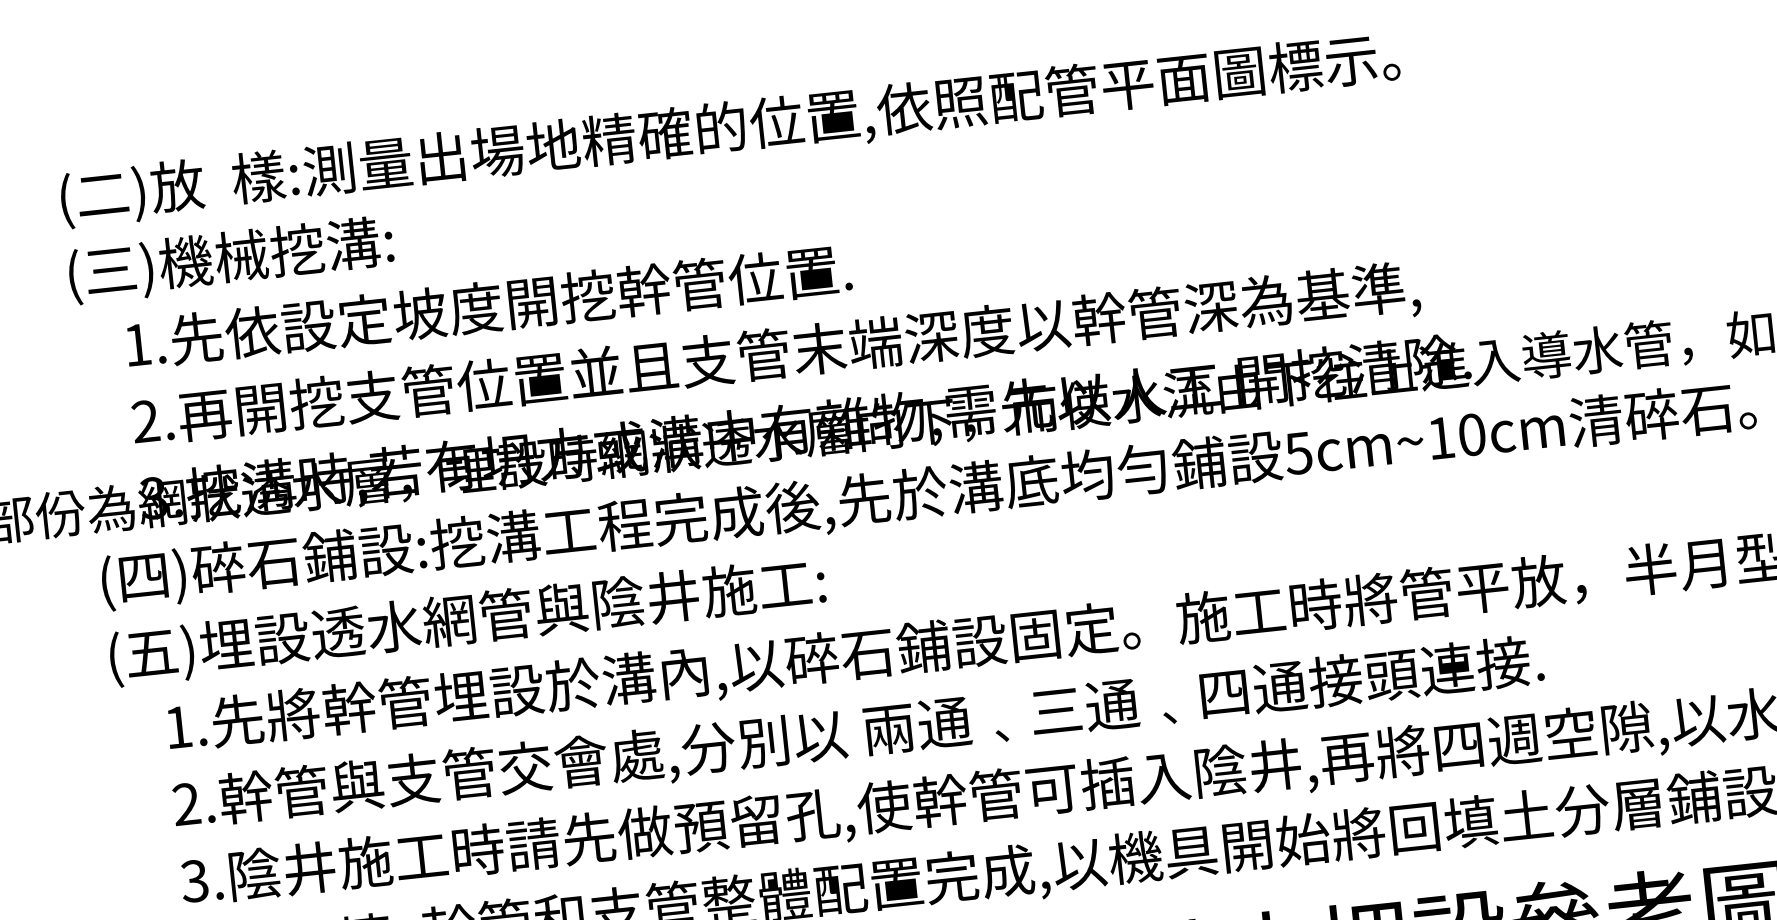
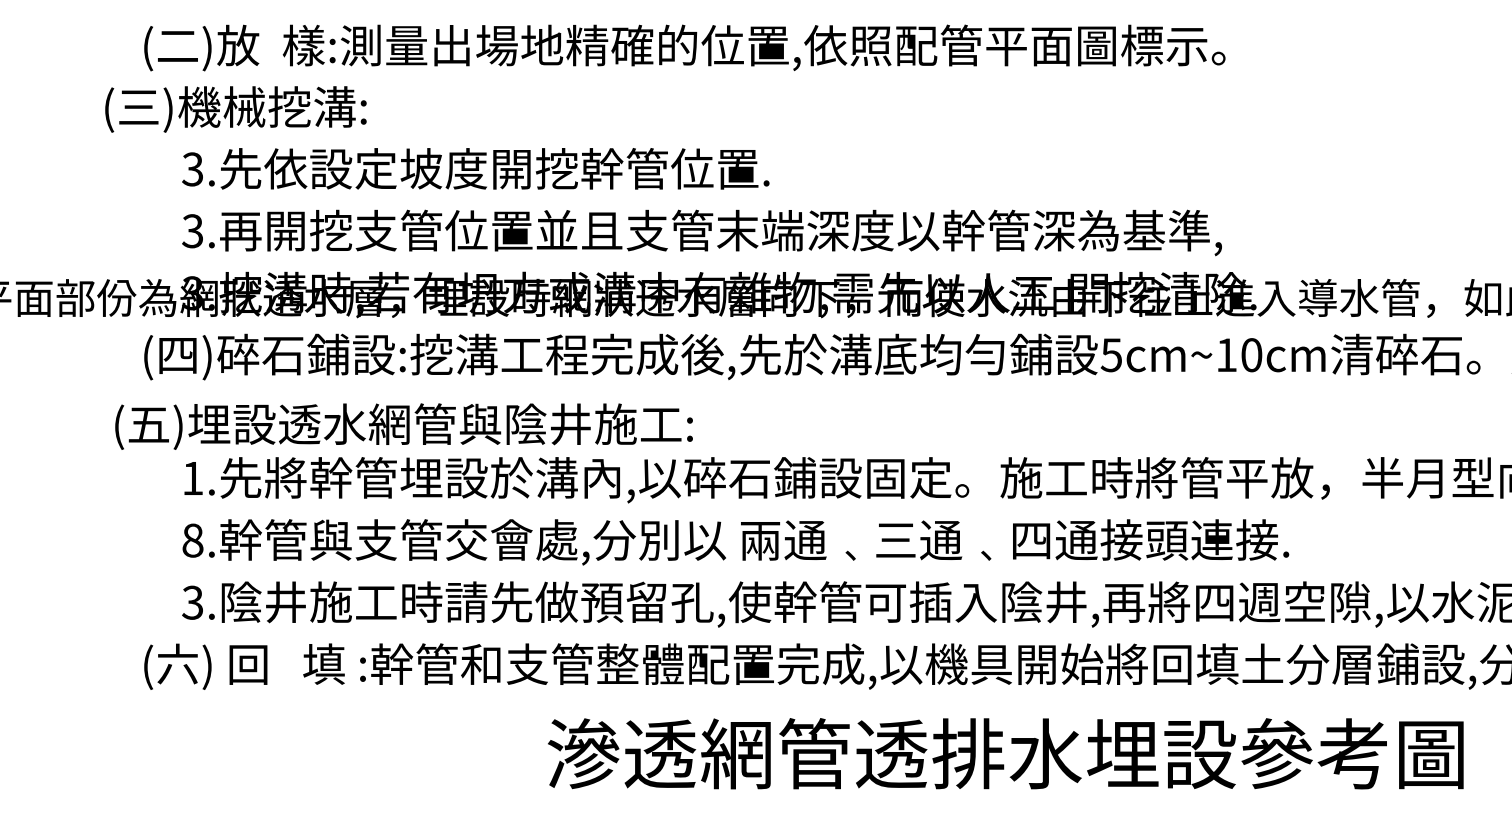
text: (230, 260) -> (235, 109), moved
text: (137, 345) -> (192, 169), 1. -> 3.
text: (145, 421) -> (192, 231), 2. -> 3.
text: (466, 621) -> (403, 426), moved
text: (186, 804) -> (192, 540), 2. -> 8.

